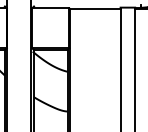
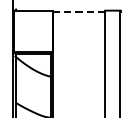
line: (94, 9) -> (78, 12), solid -> dashed

